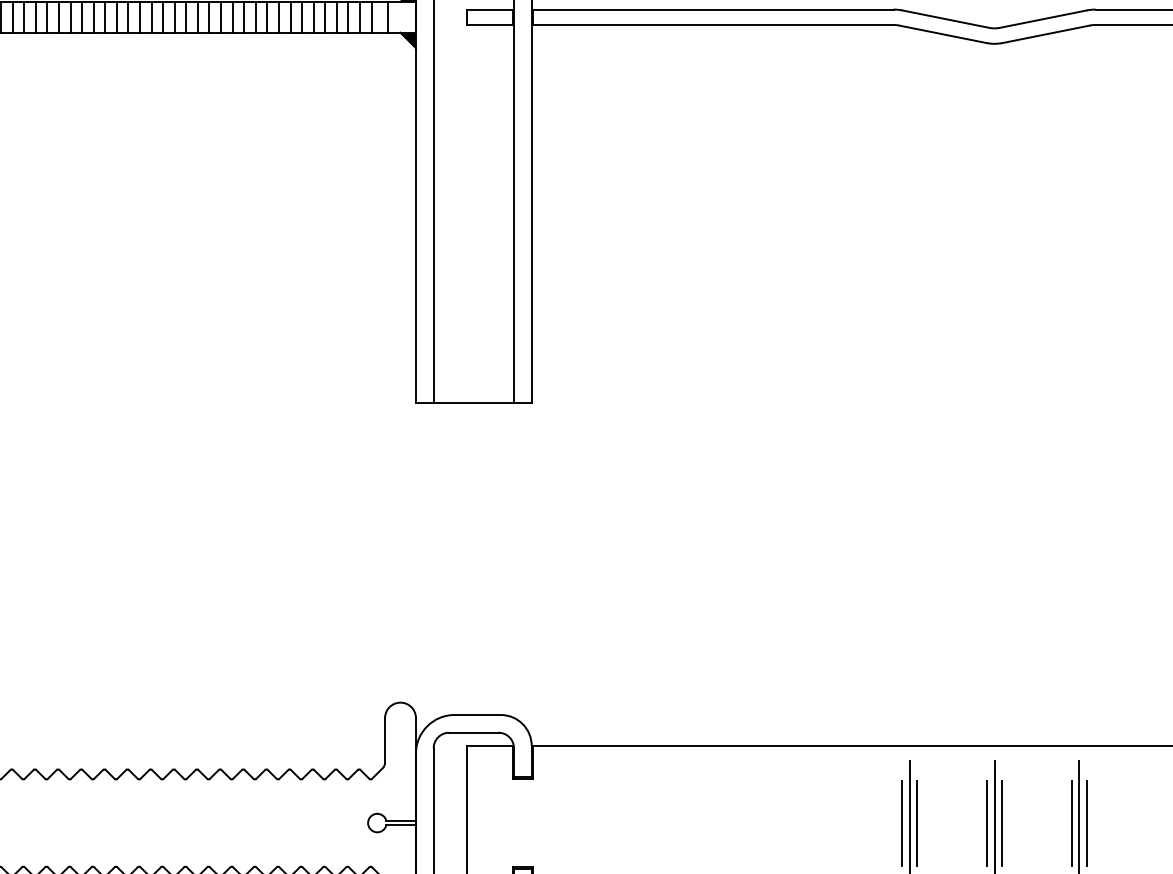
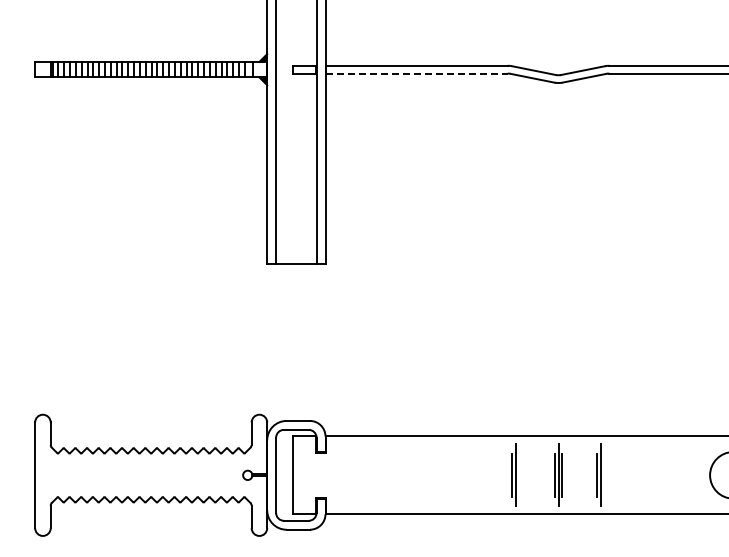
line: (712, 24) -> (416, 73), solid -> dashed
line: (917, 821) -> (519, 474), removed
line: (1087, 821) -> (605, 474), removed

